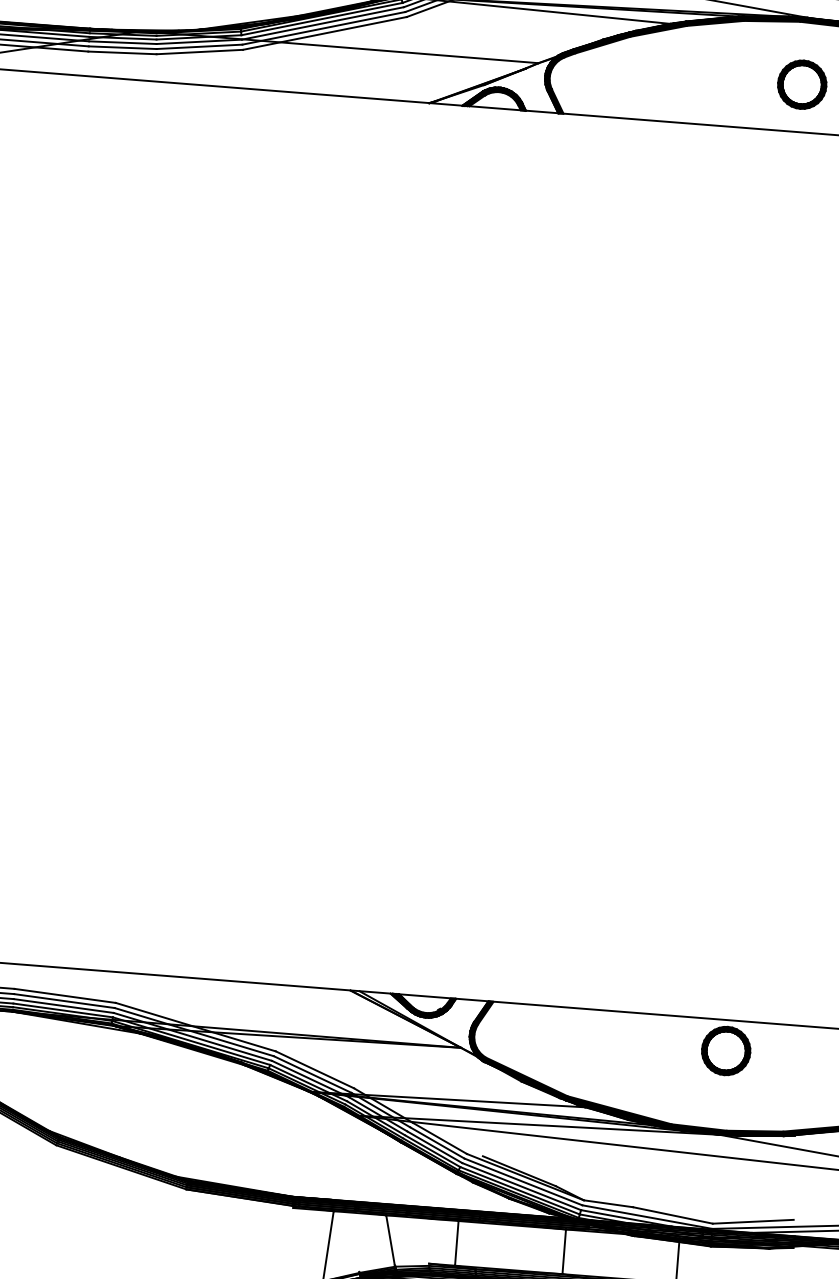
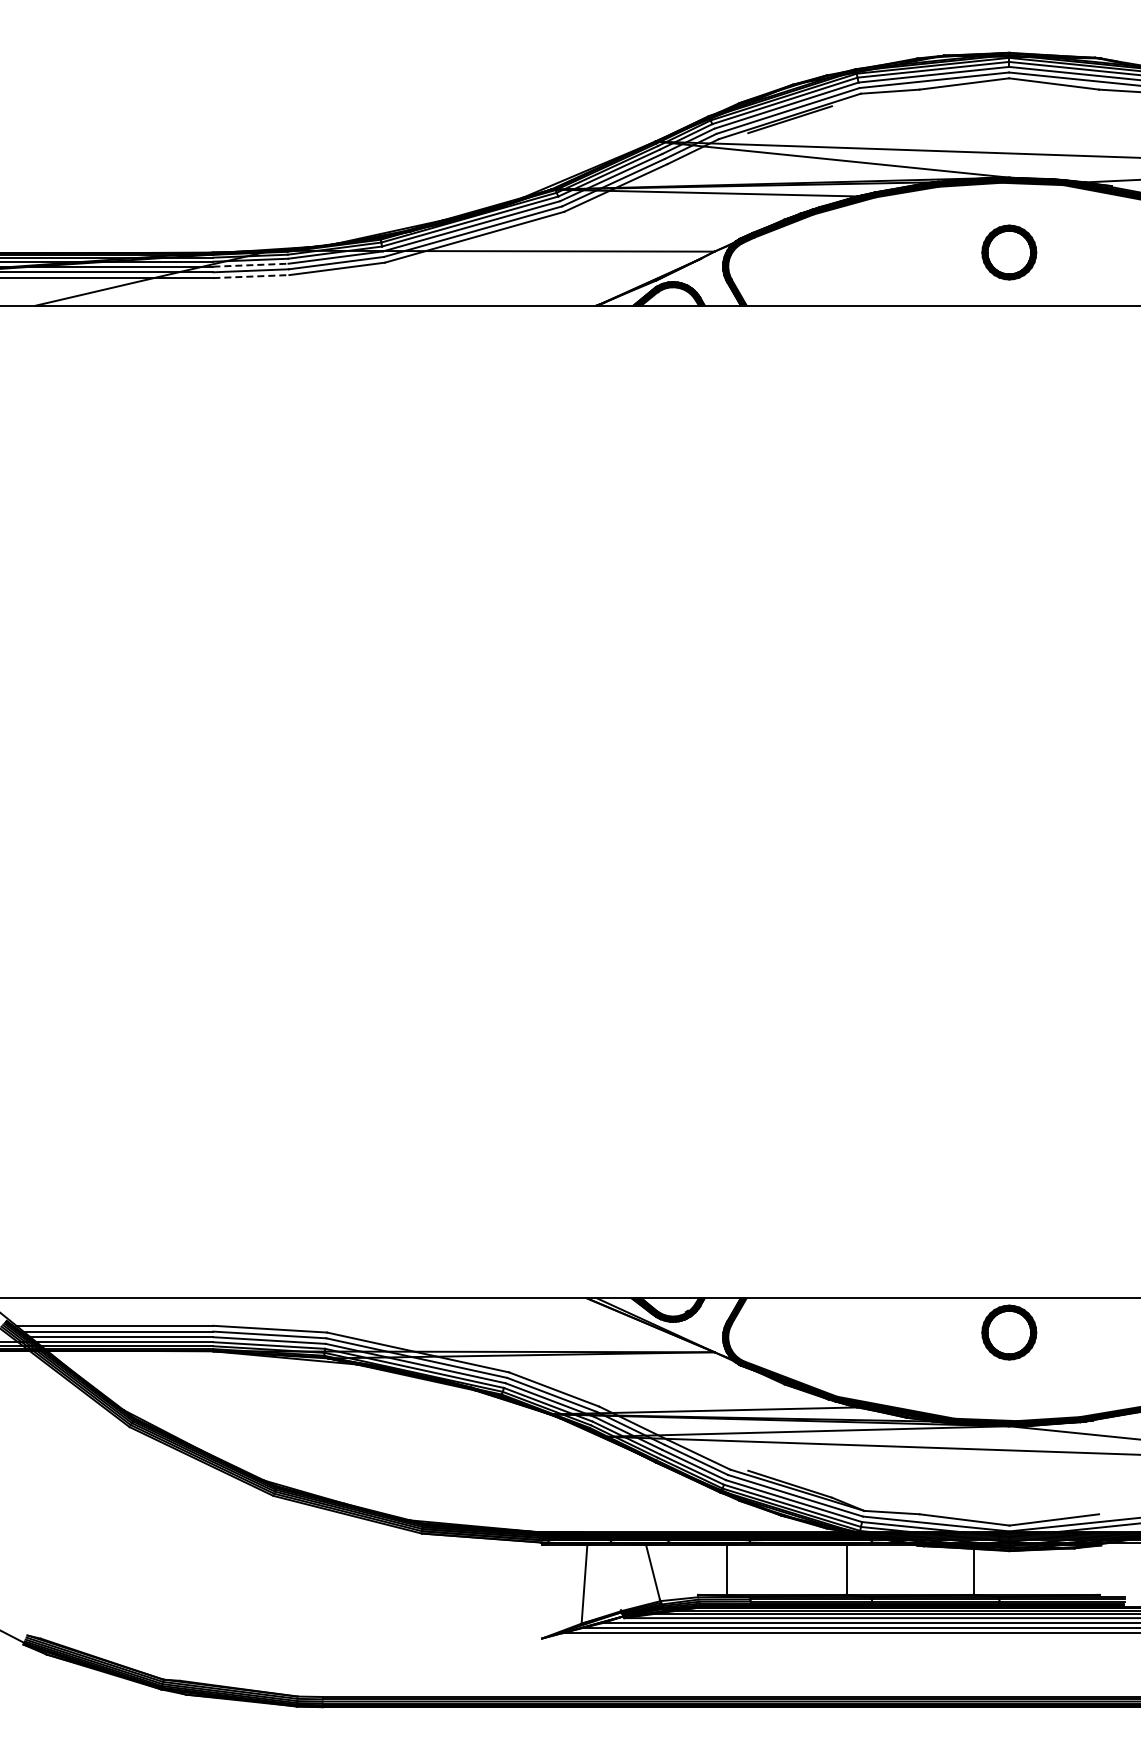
line: (122, 42) -> (250, 265), solid -> dashed
line: (122, 52) -> (251, 276), solid -> dashed

